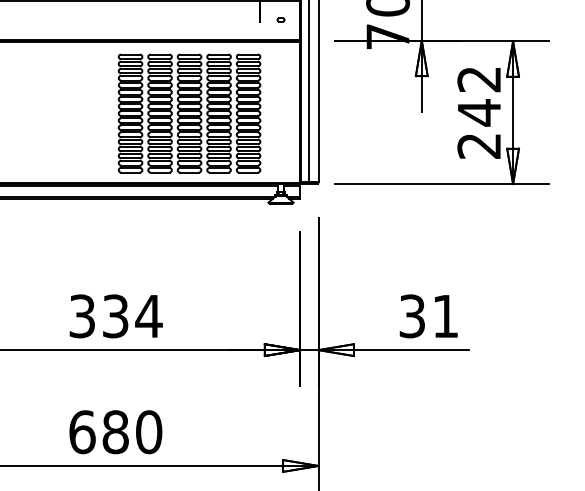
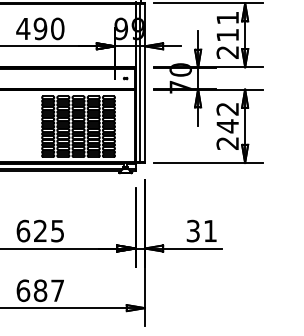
text: (115, 315) -> (40, 230), 334 -> 625
text: (148, 431) -> (57, 290), 680 -> 687

